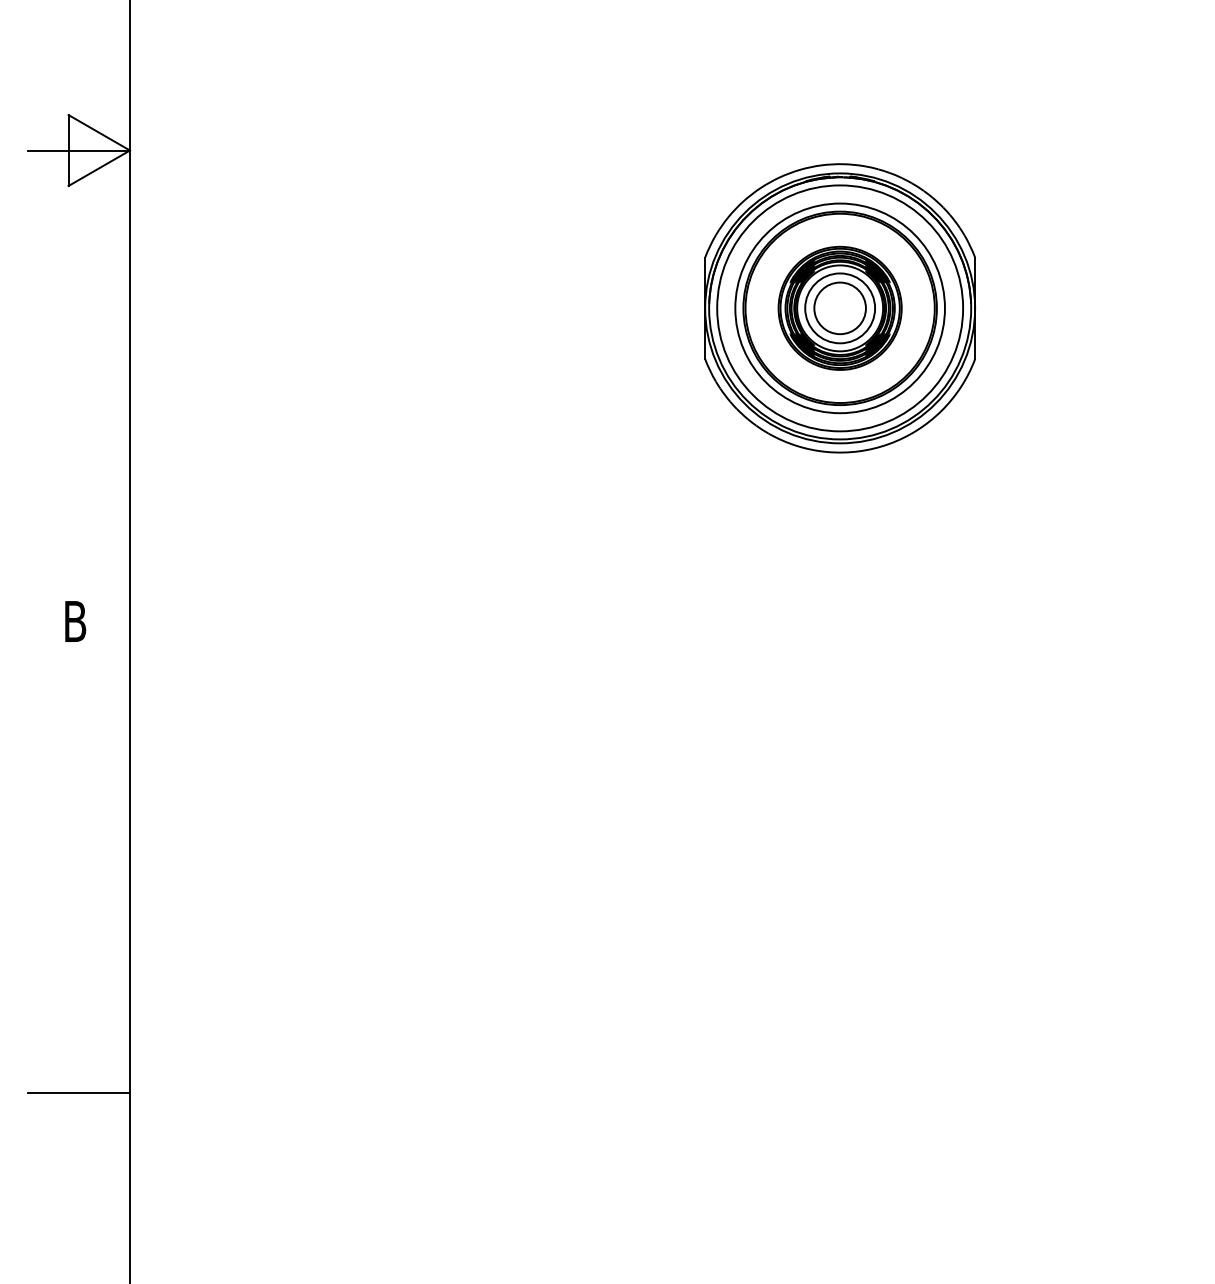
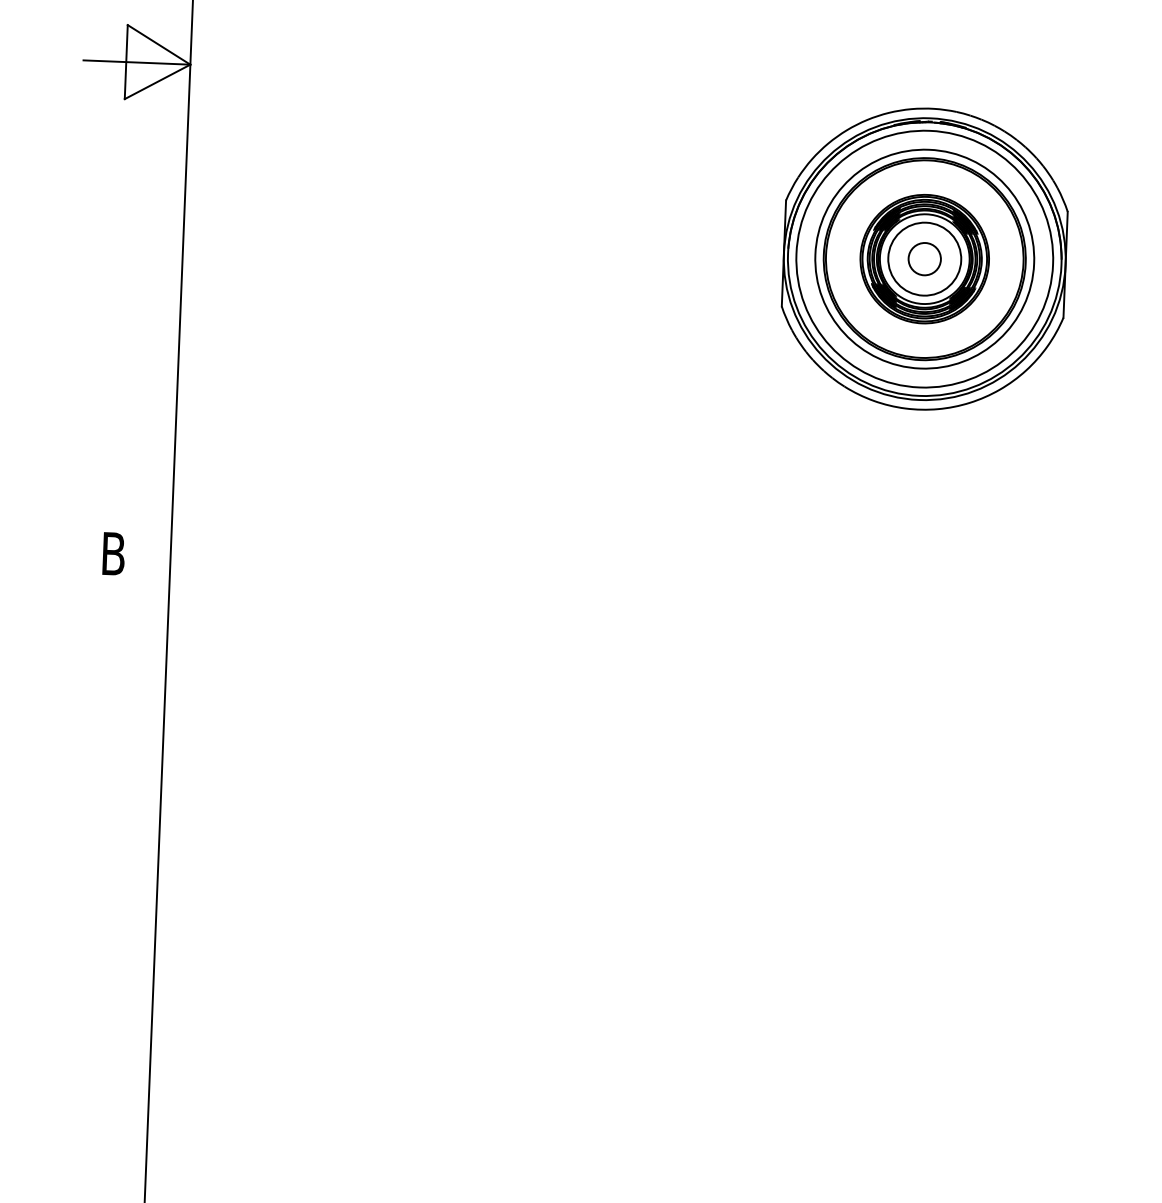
circle: (839, 308) -> (924, 259), size x0.6
line: (78, 1092) -> (97, 1045), removed

